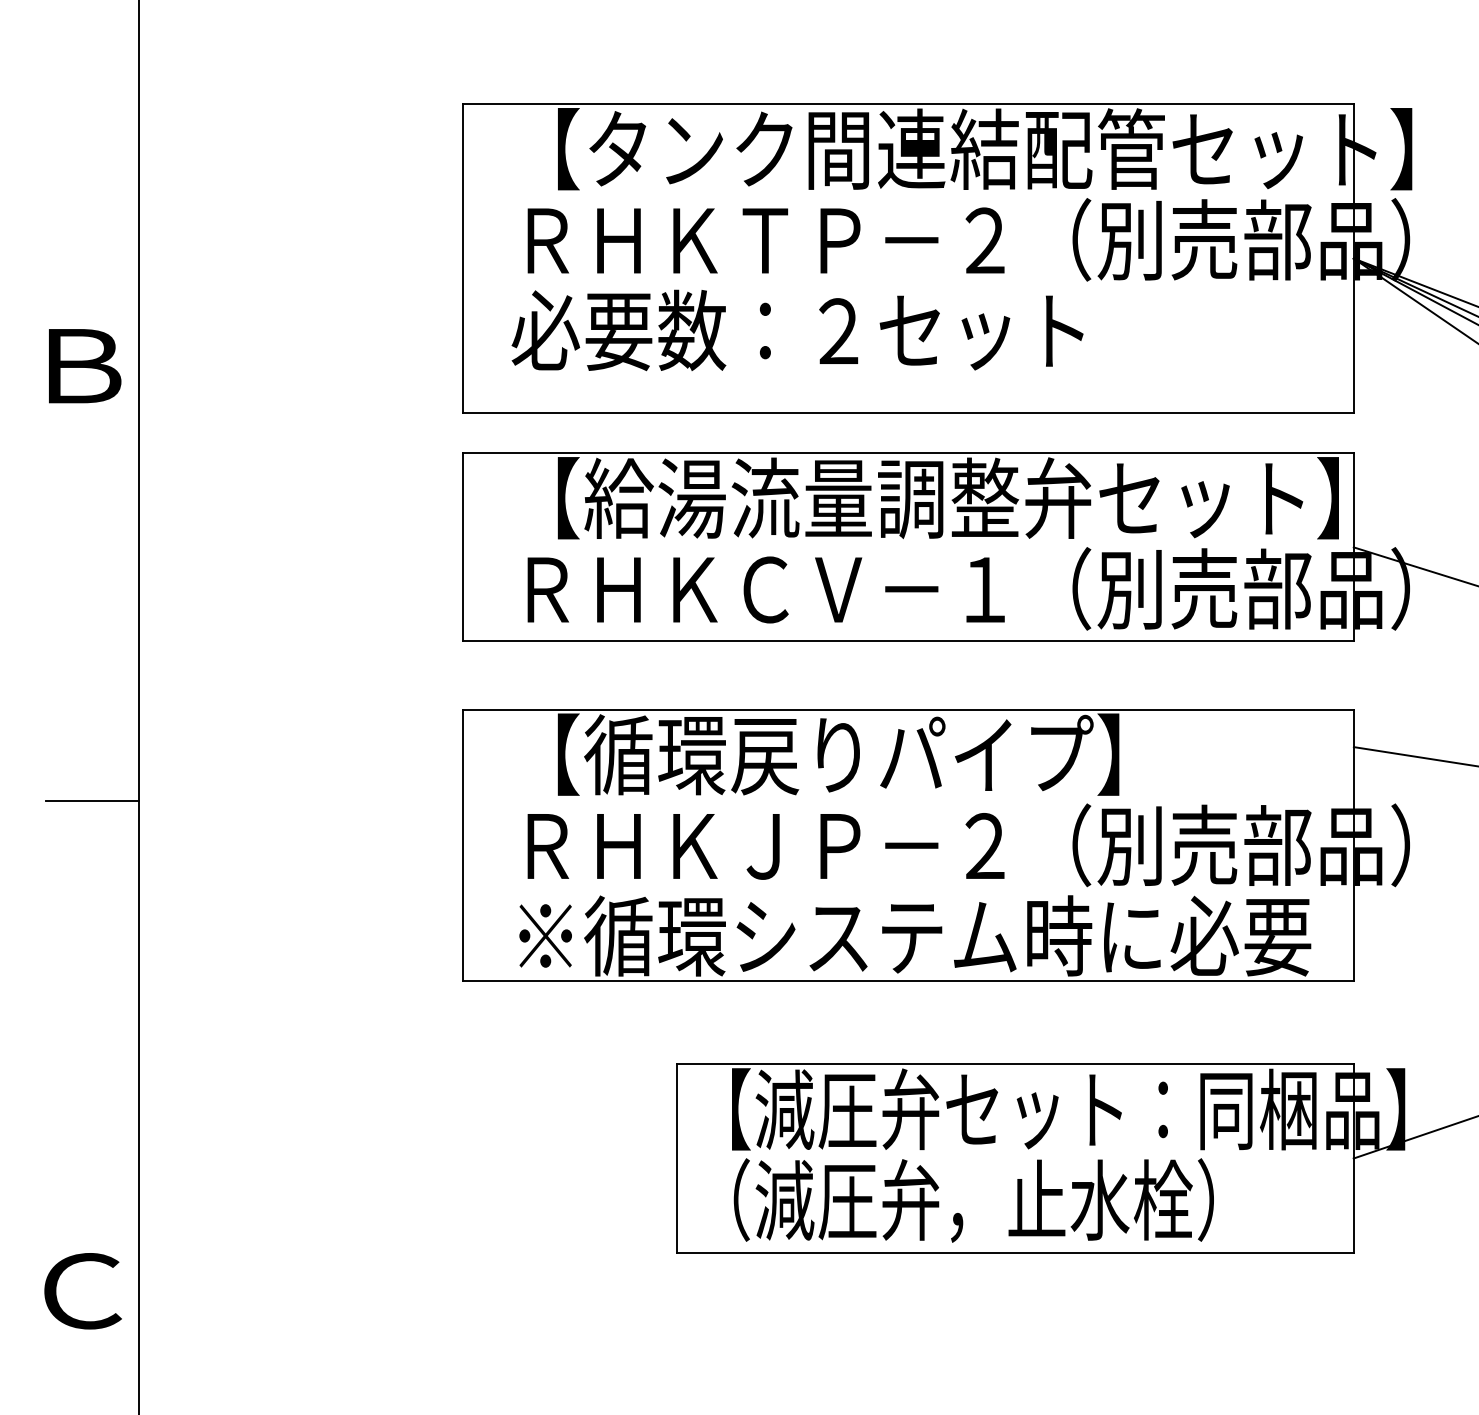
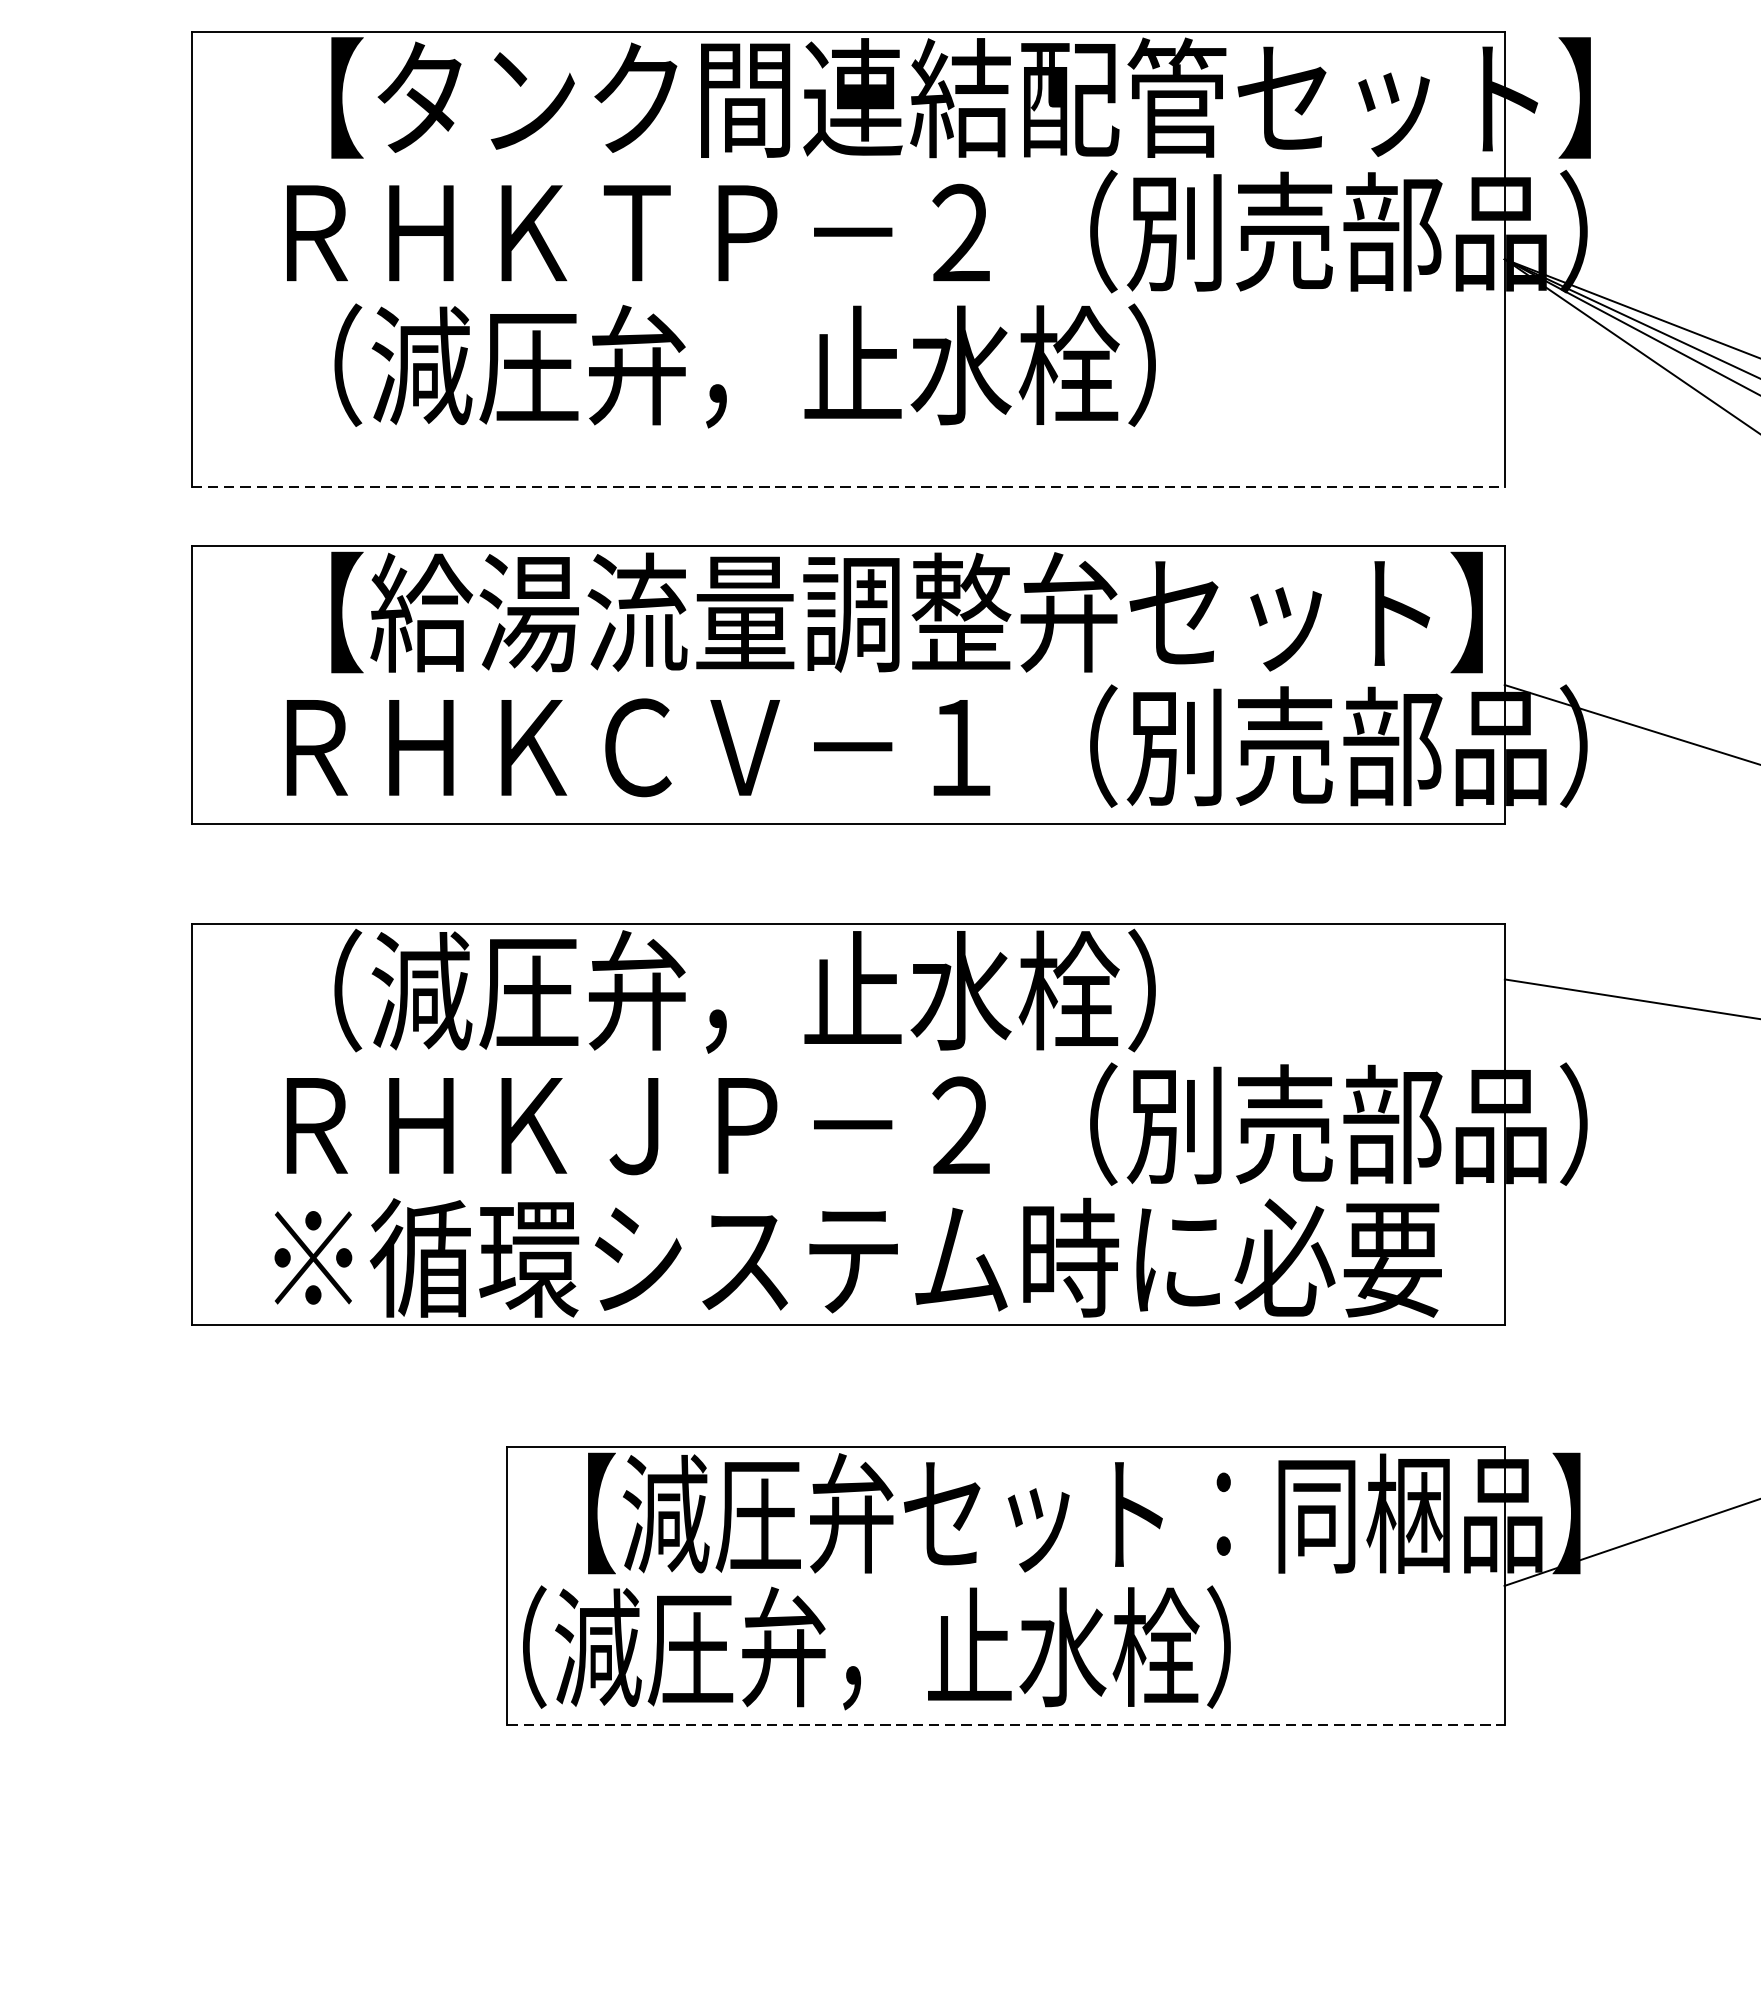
text: (814, 330) -> (709, 365), 必要数：２セット -> （減圧弁，止水栓）
line: (908, 412) -> (848, 486), solid -> dashed
text: (838, 754) -> (745, 990), 【循環戻りパイプ】 -> （減圧弁，止水栓）
text: (973, 1200) -> (876, 1647), moved
line: (1015, 1252) -> (1005, 1724), solid -> dashed

